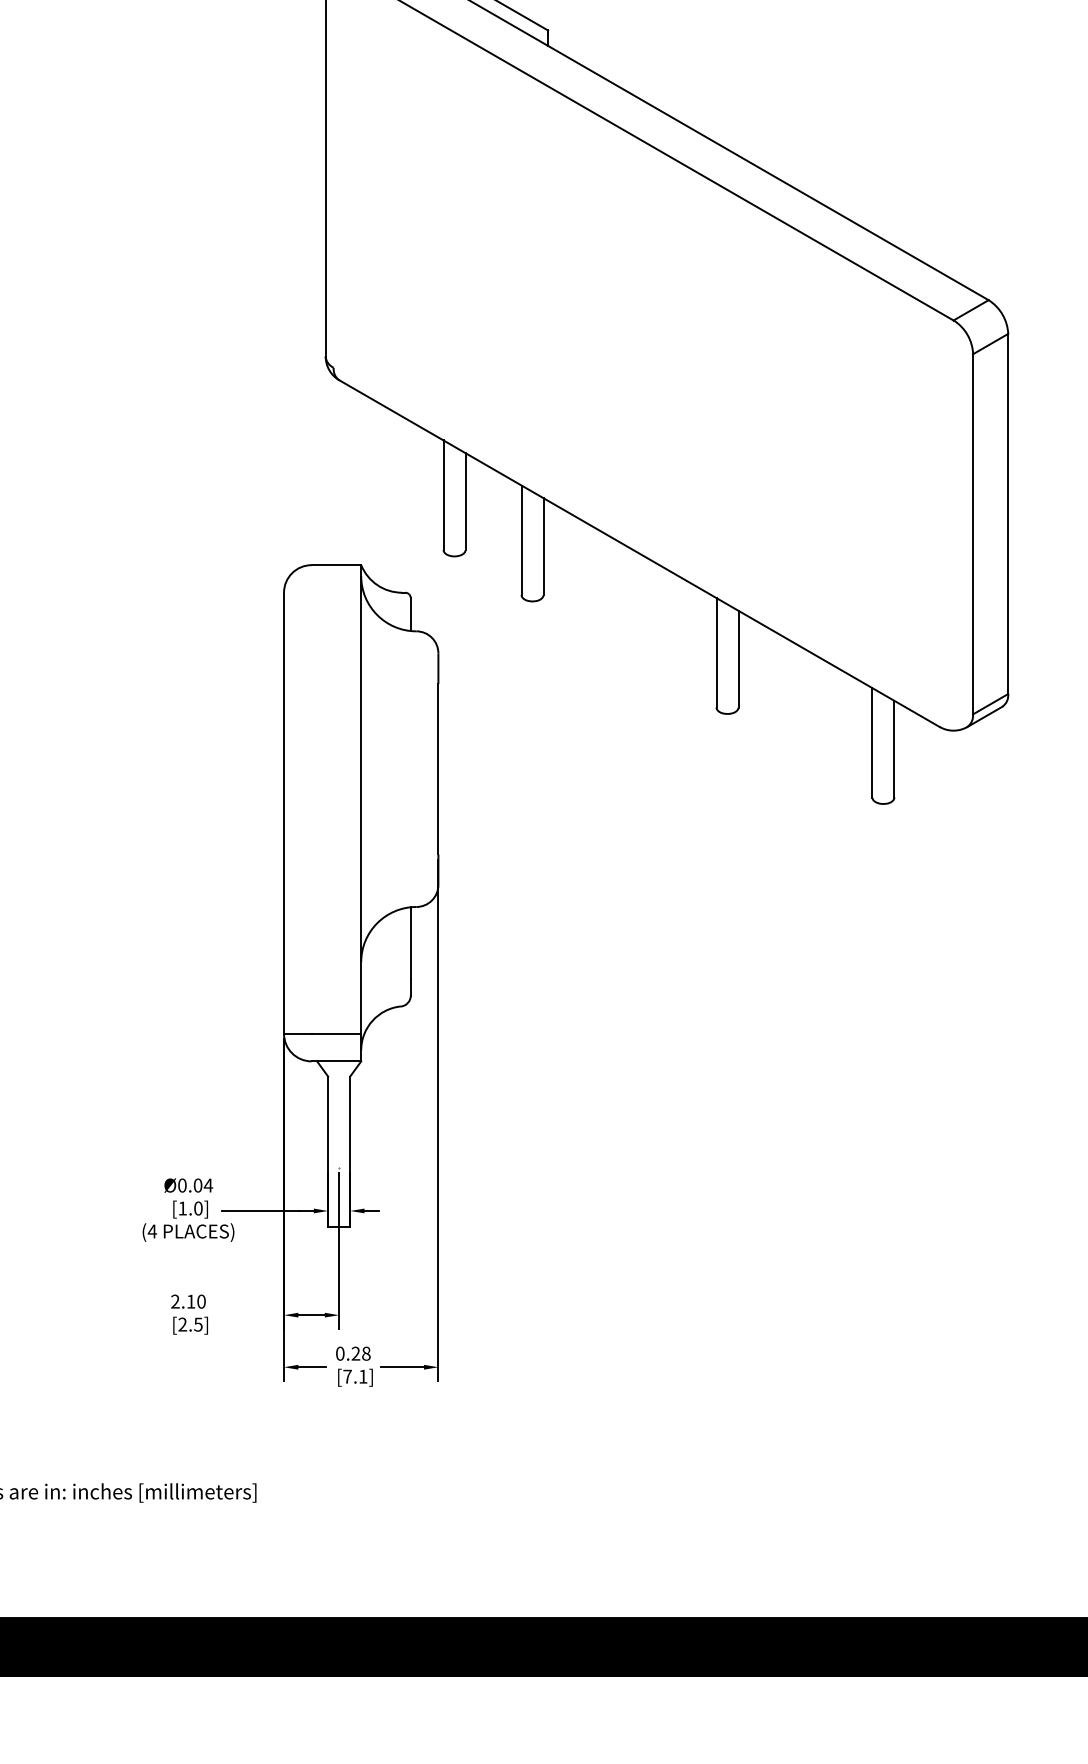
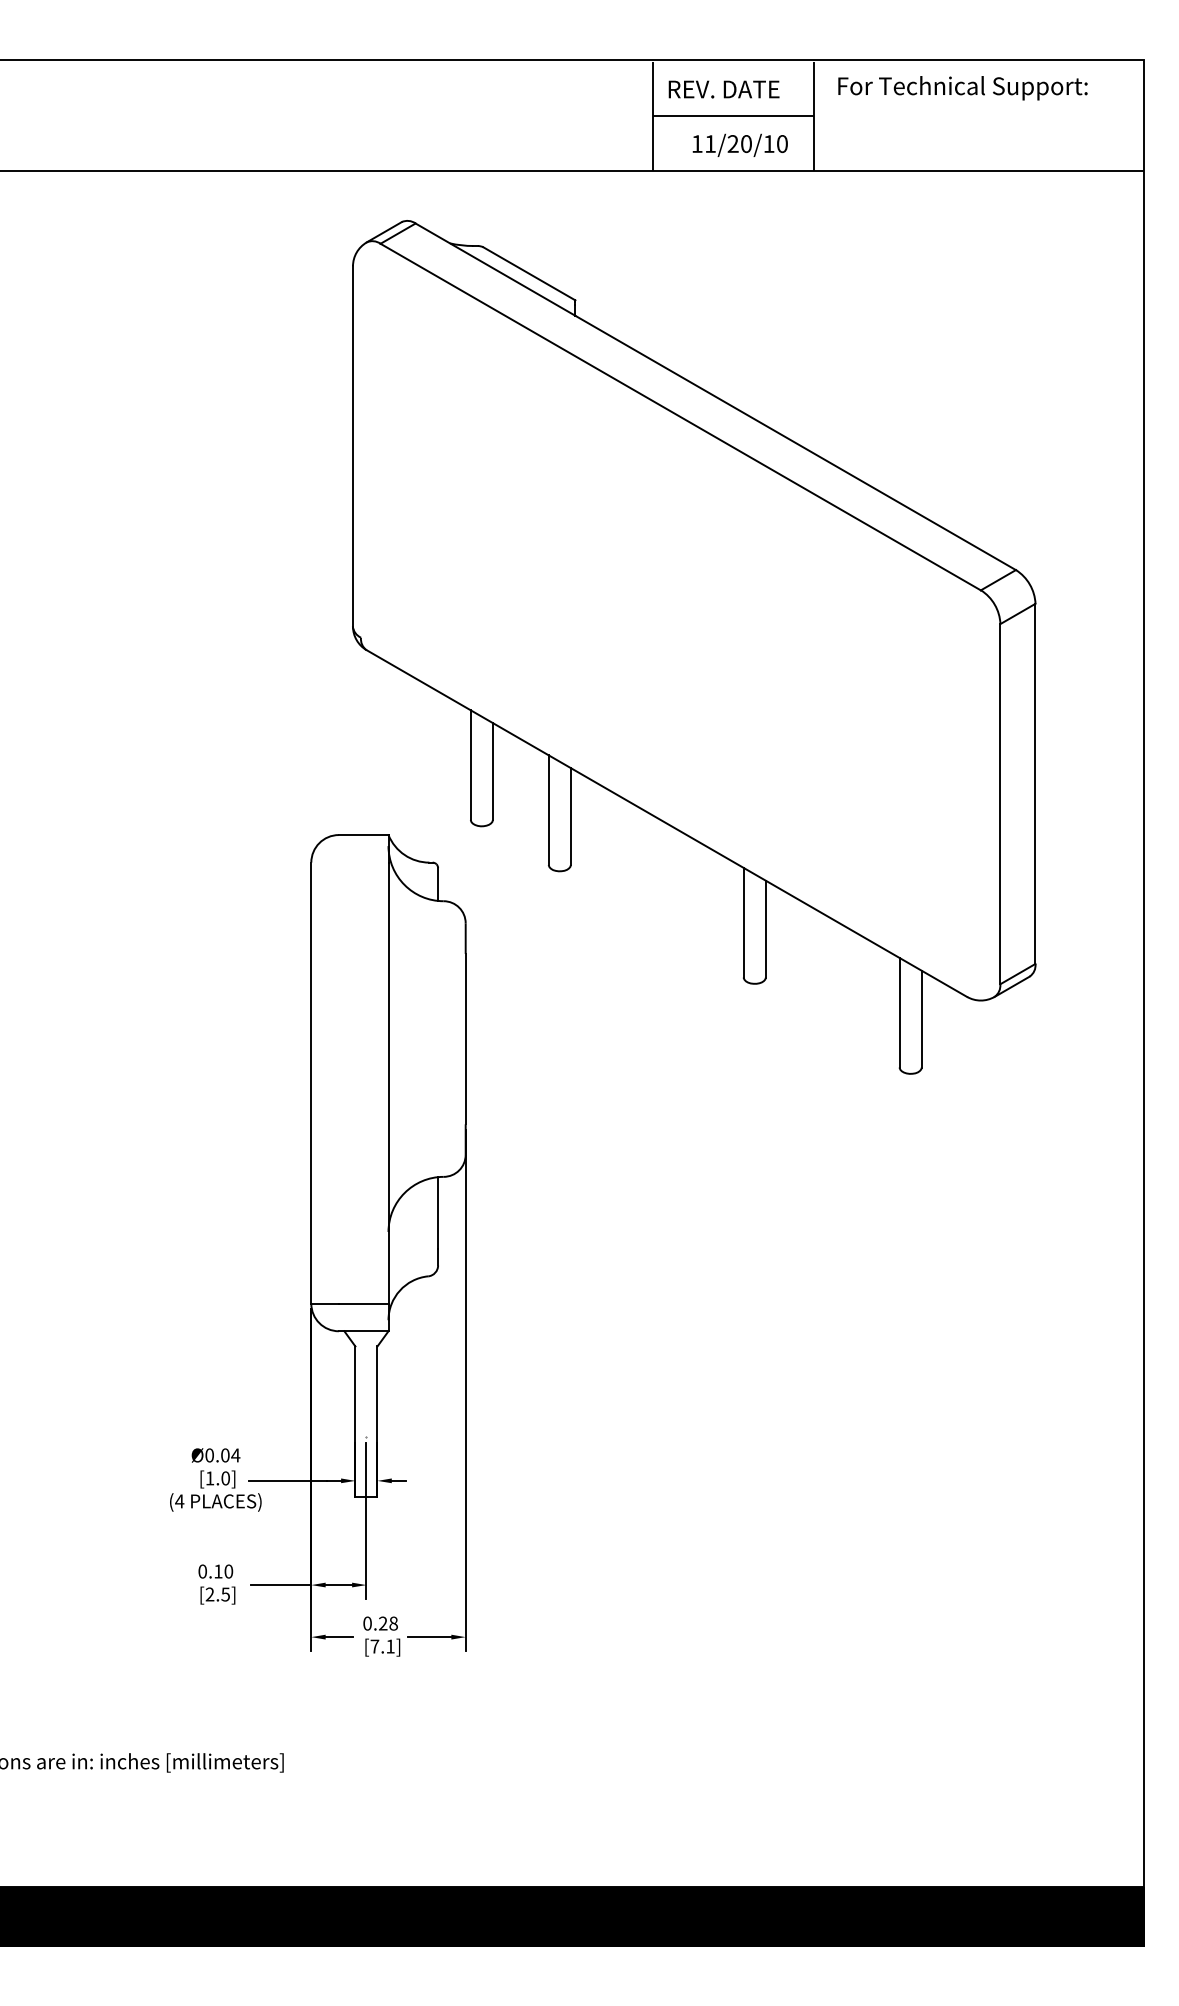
text: (175, 1301) -> (202, 1571), 2.10 -> 0.10
line: (253, 1315) -> (280, 1585), added

